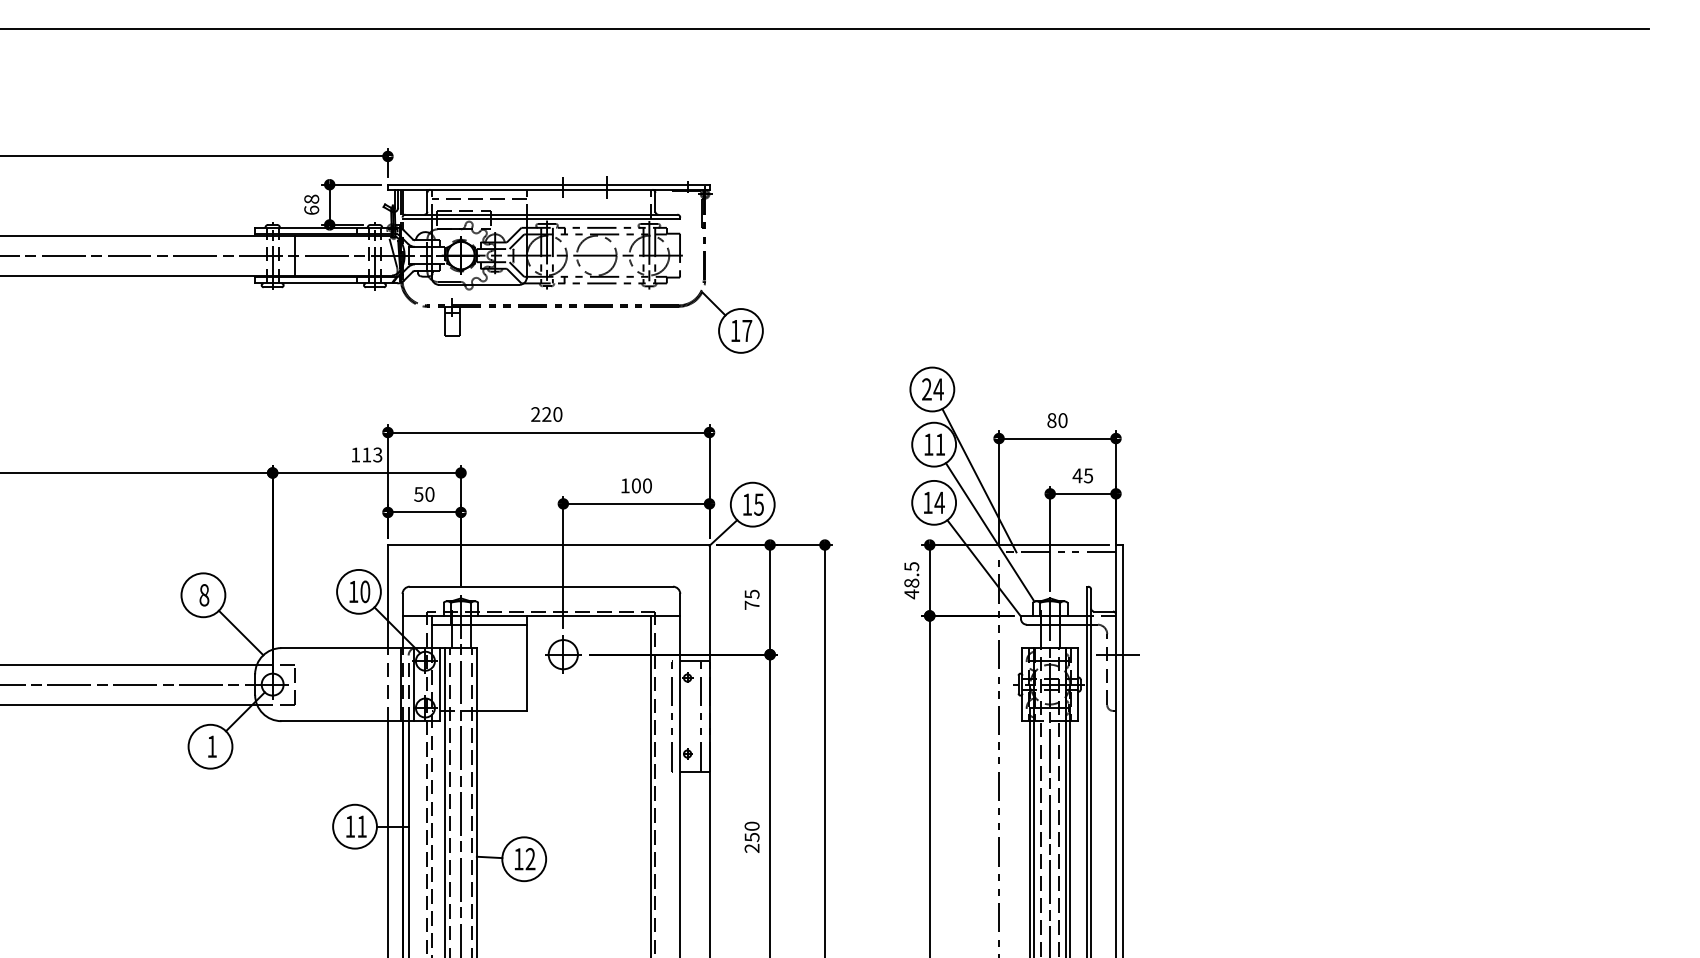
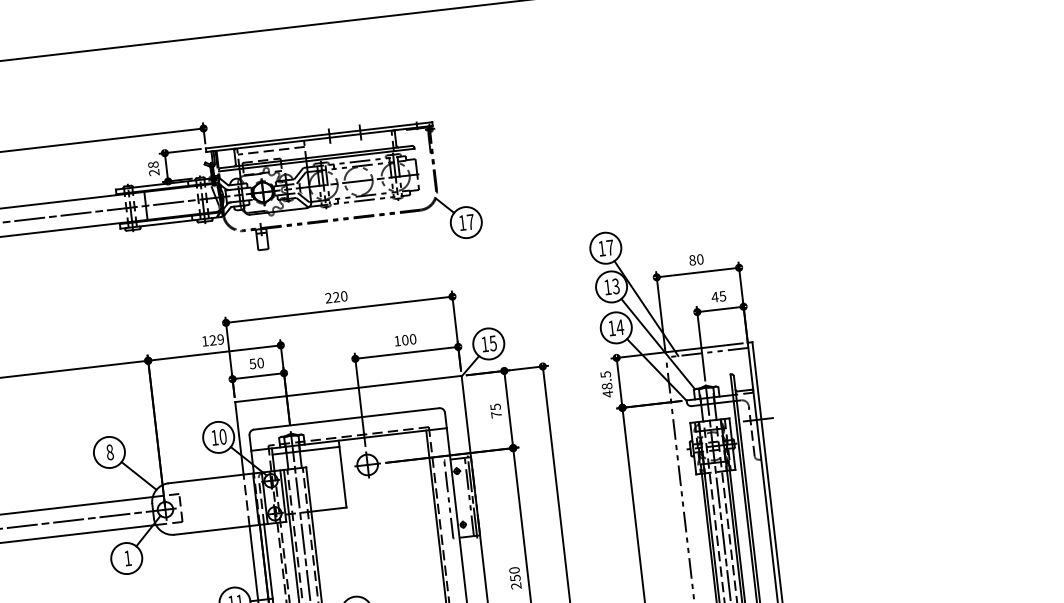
text: (311, 209) -> (154, 172), 68 -> 28
text: (932, 389) -> (605, 248), 24 -> 17
text: (940, 444) -> (616, 286), 11 -> 13
text: (372, 454) -> (216, 339), 113 -> 129
line: (705, 716) -> (472, 496), added

